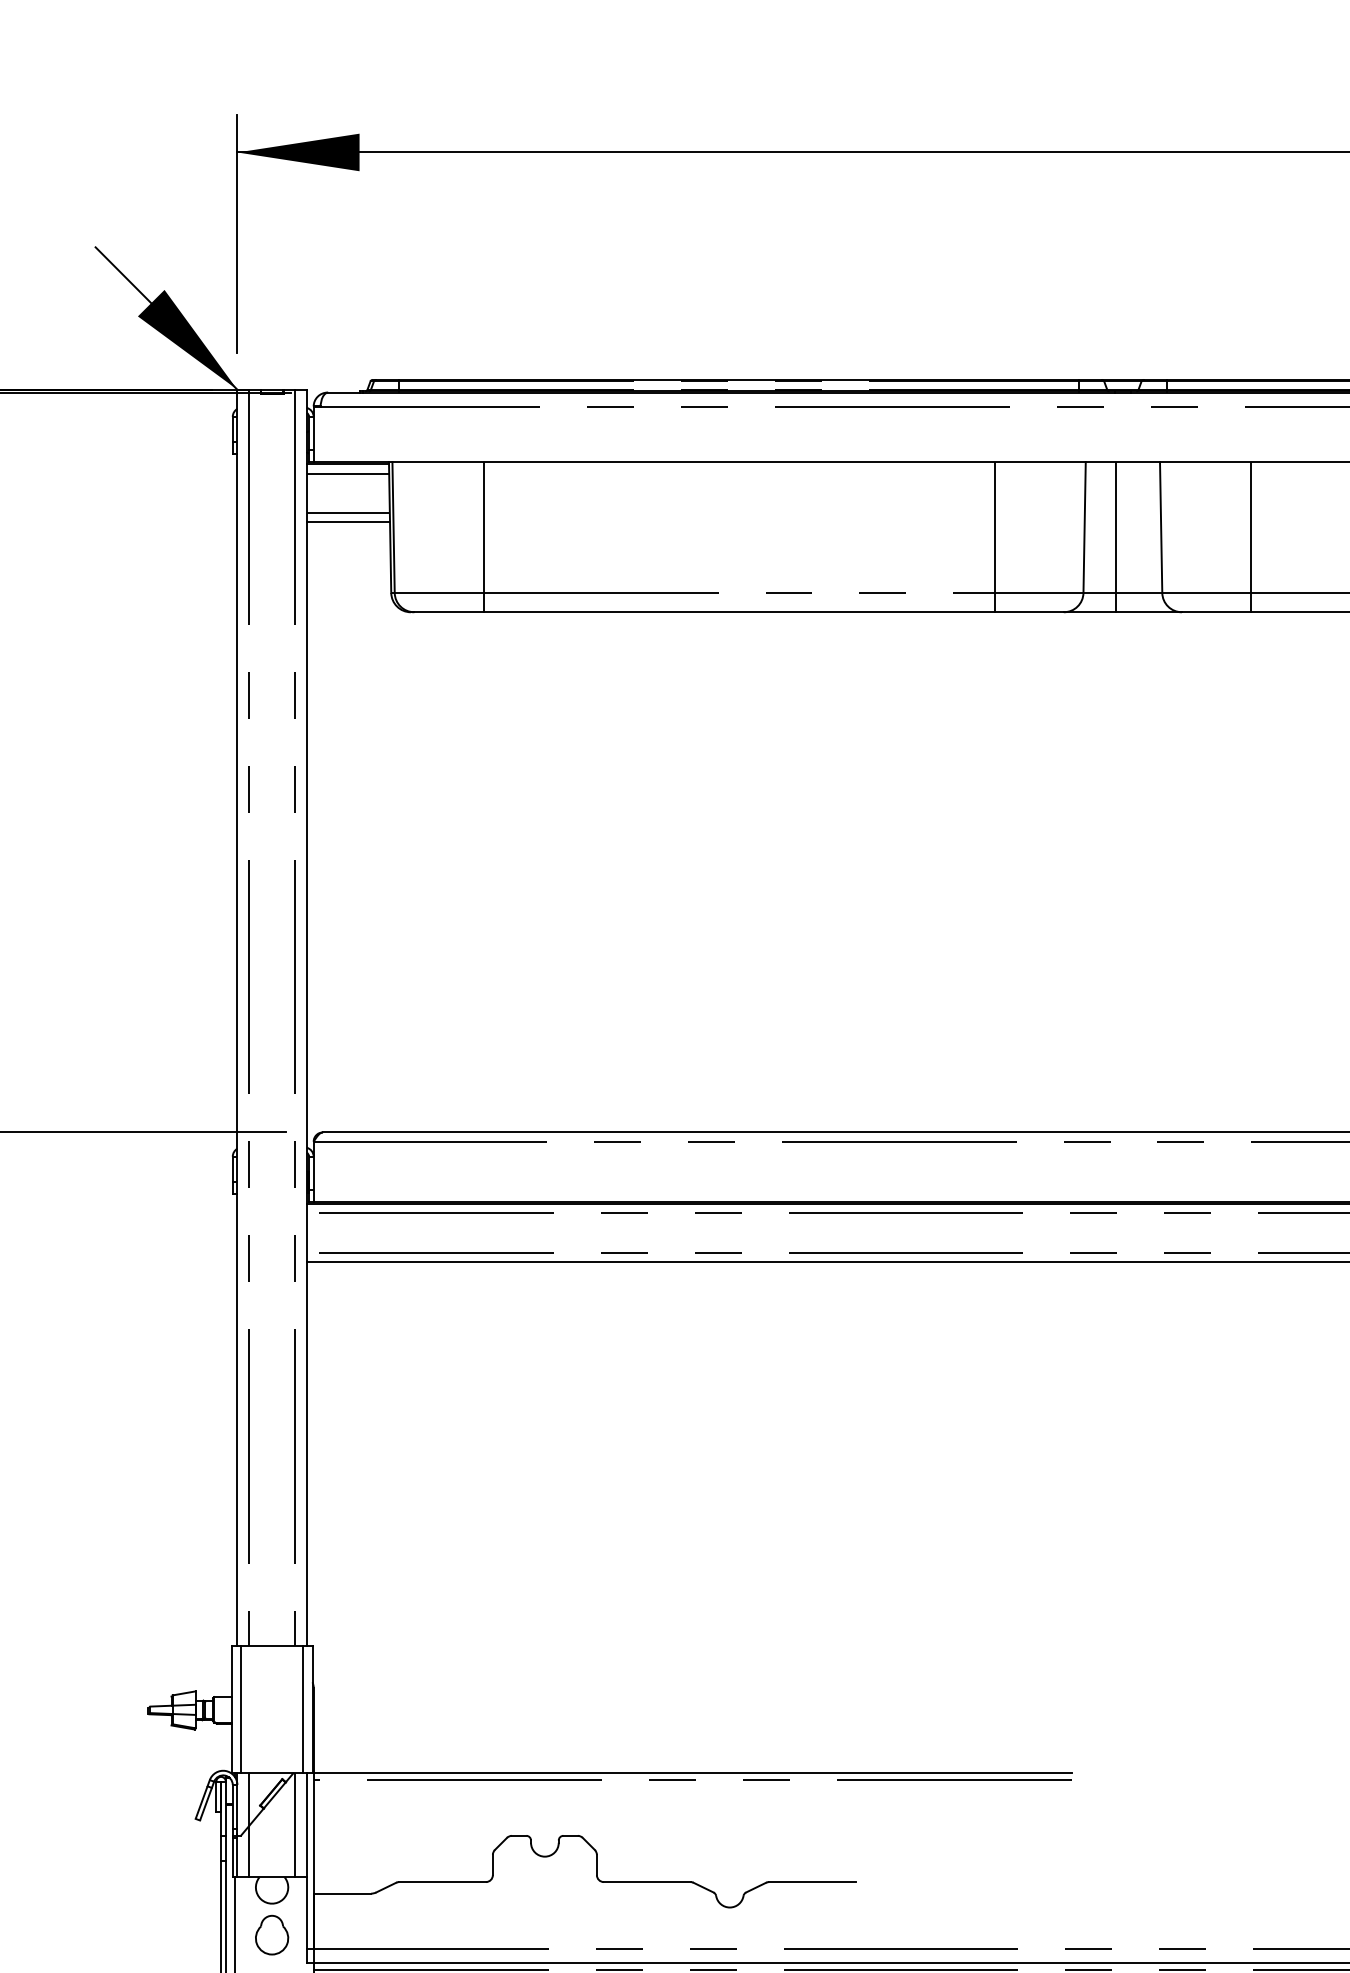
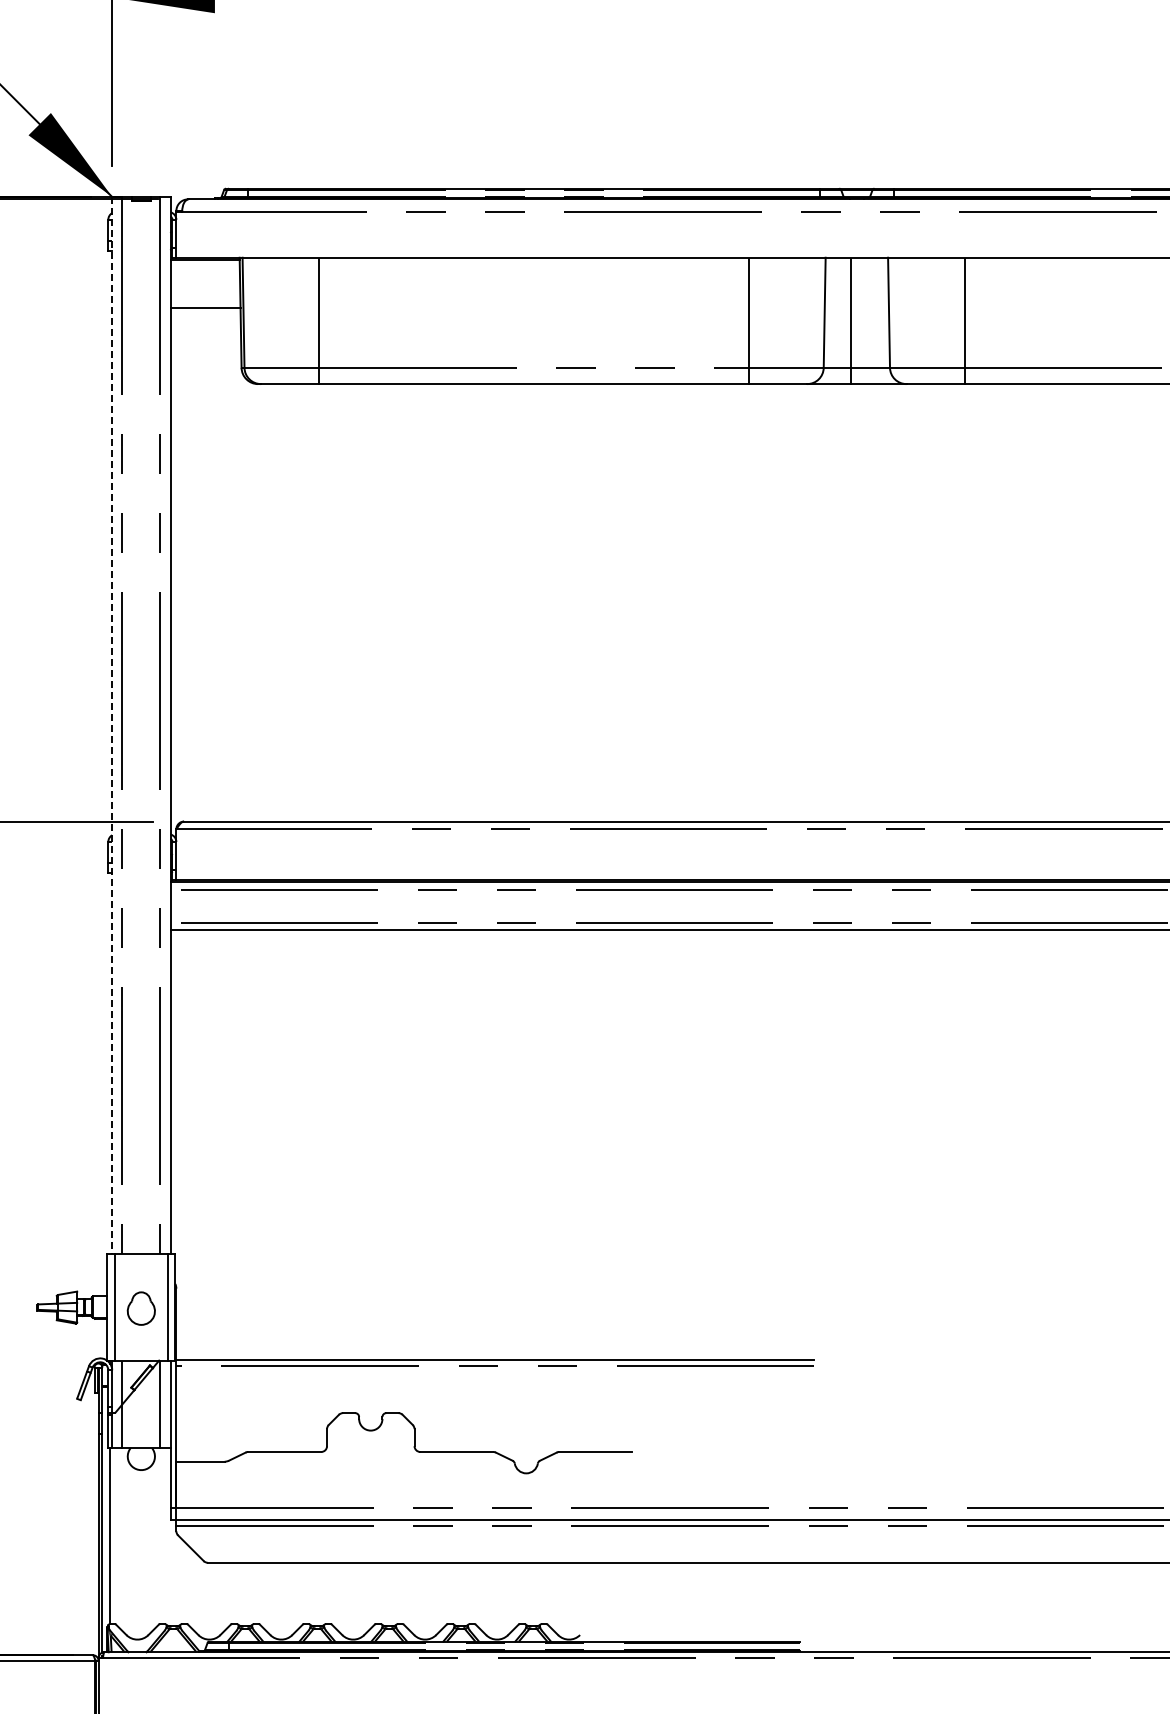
line: (347, 473) -> (204, 267), removed
line: (348, 512) -> (205, 300), removed
line: (237, 1018) -> (112, 725), solid -> dashed
part: (271, 1935) -> (140, 1308), moved

